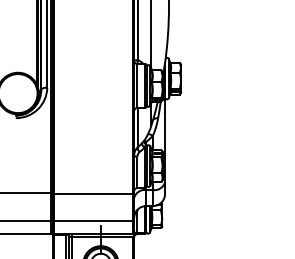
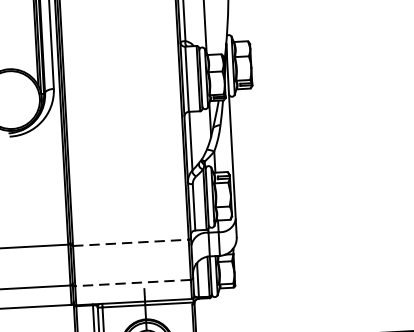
line: (94, 194) -> (132, 243), solid -> dashed
line: (93, 221) -> (133, 283), solid -> dashed

